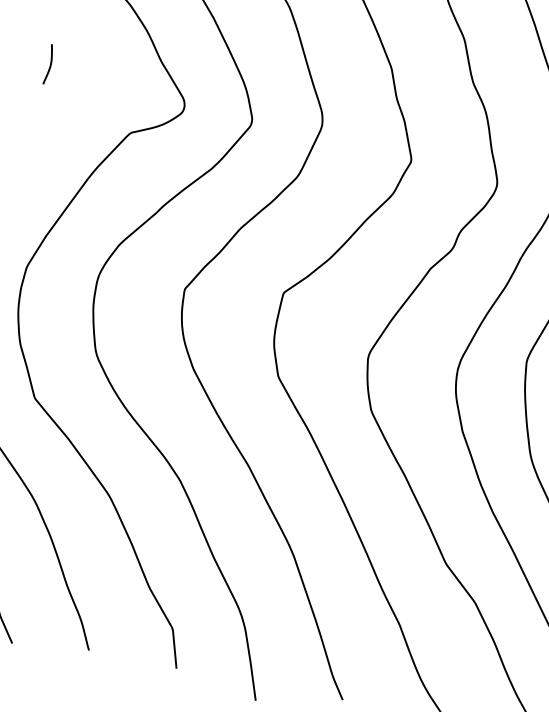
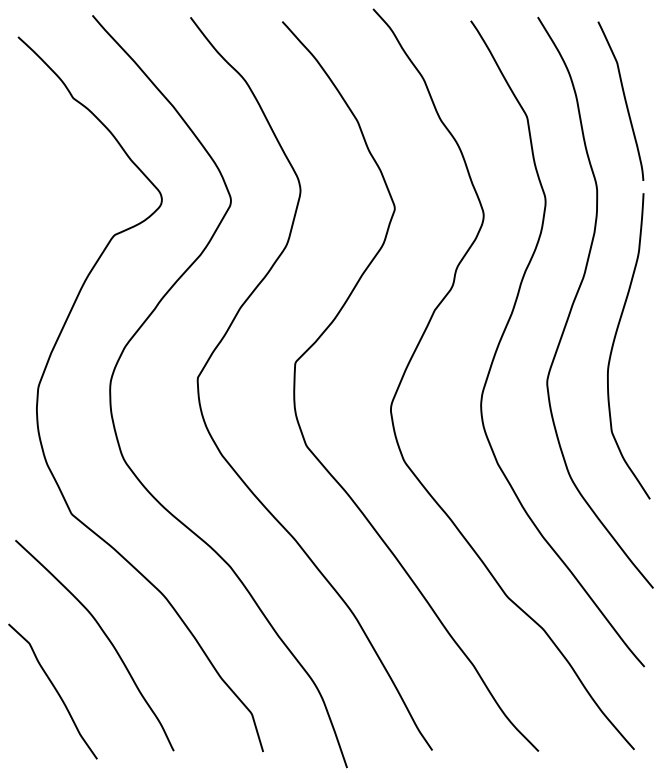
curve: (49, 64) -> (21, 183), removed

